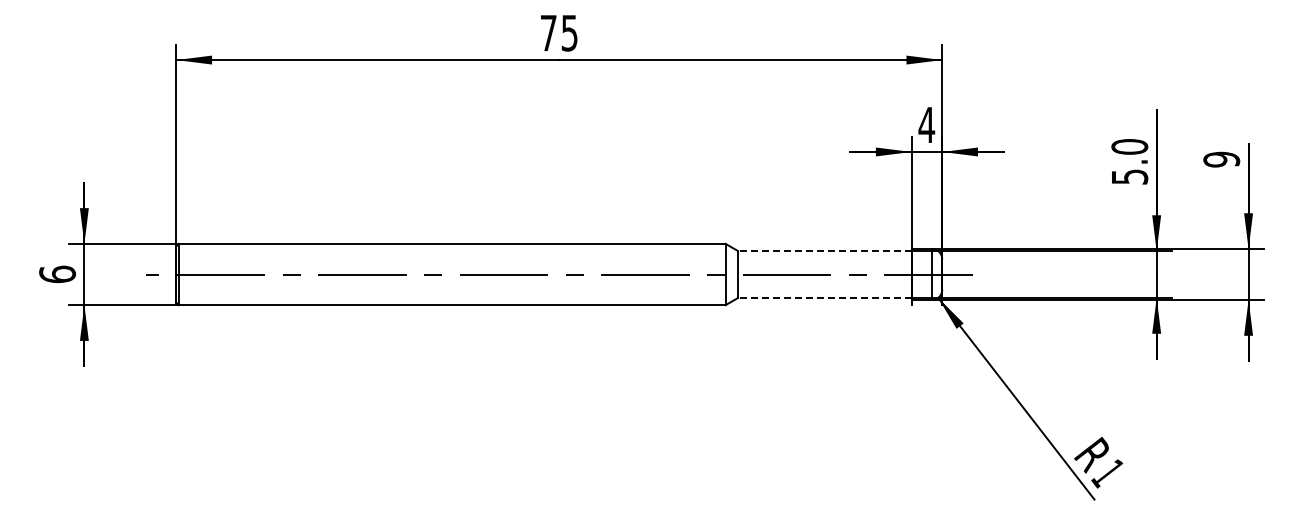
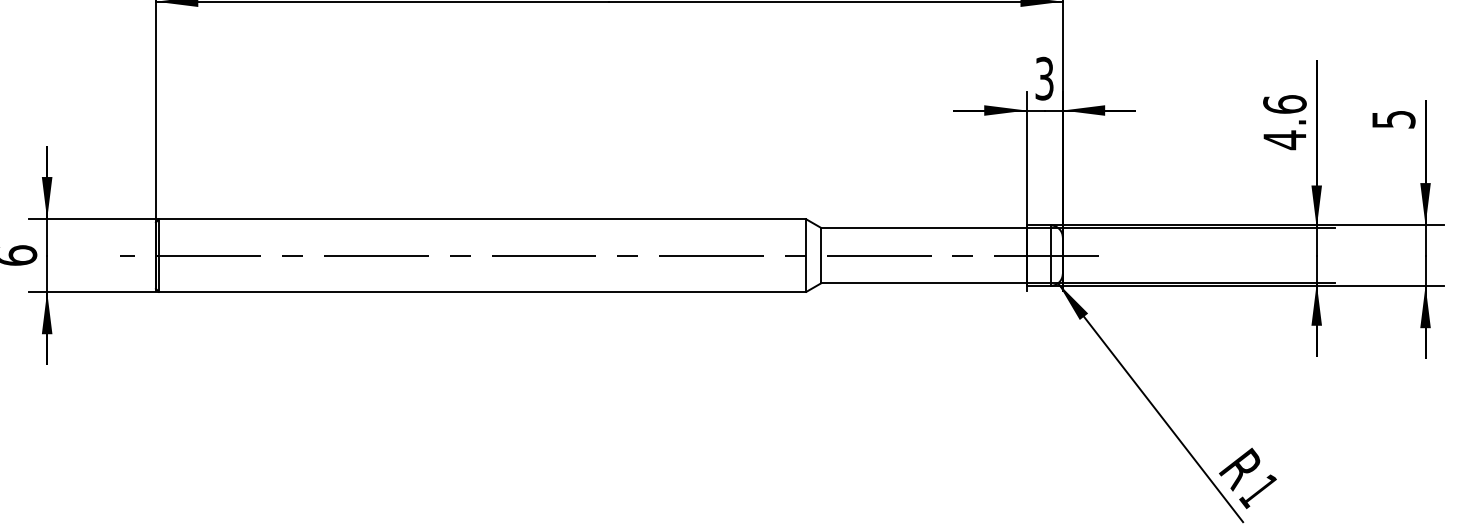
text: (926, 124) -> (1044, 77), 4 -> 3
text: (1221, 159) -> (1393, 119), 9 -> 5
text: (1129, 161) -> (1284, 121), 5.0 -> 4.6
line: (824, 251) -> (923, 228), dashed -> solid
line: (824, 298) -> (923, 284), dashed -> solid

